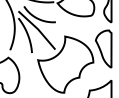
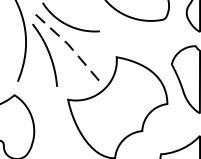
line: (38, 29) -> (68, 44), solid -> dashed

